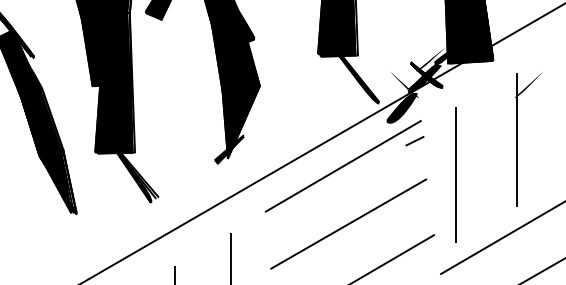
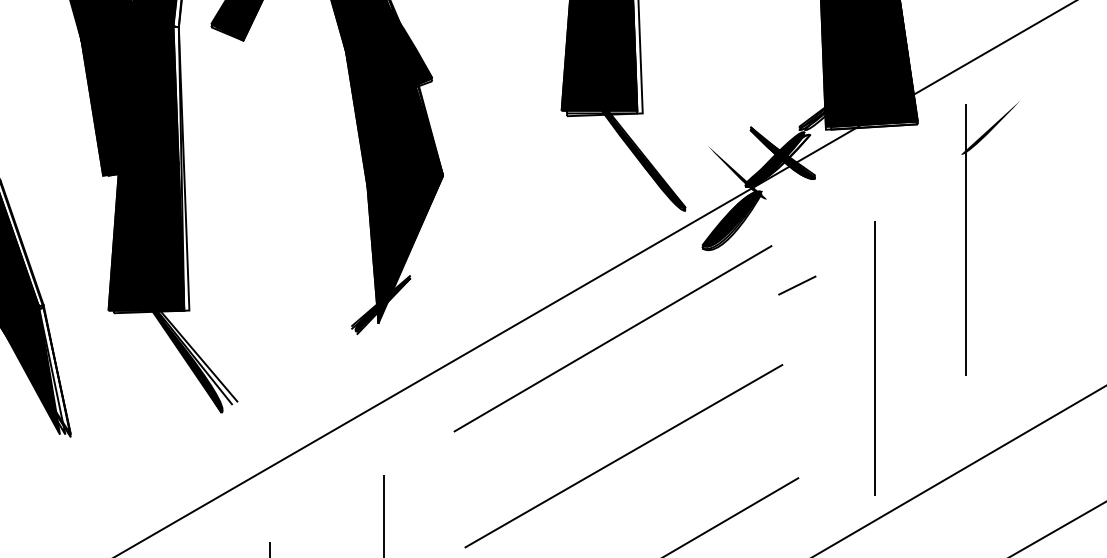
fill: (430, 59) -> (790, 121), removed
part: (517, 139) -> (967, 239), moved
line: (414, 141) -> (796, 286), moved
line: (455, 174) -> (873, 357), moved

